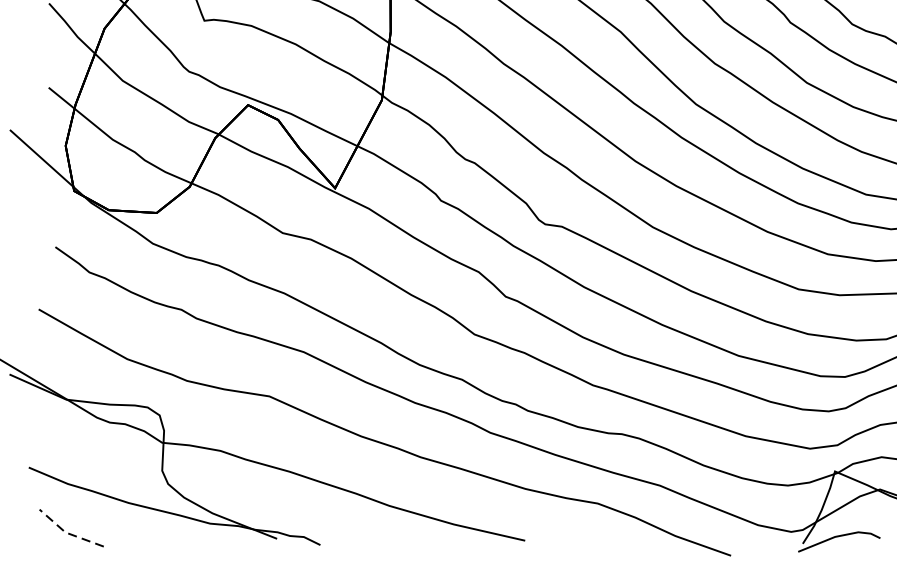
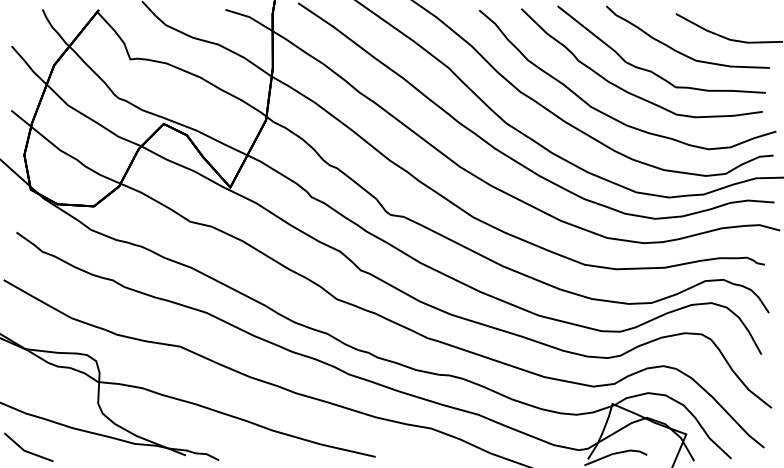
line: (68, 533) -> (26, 451), dashed -> solid

